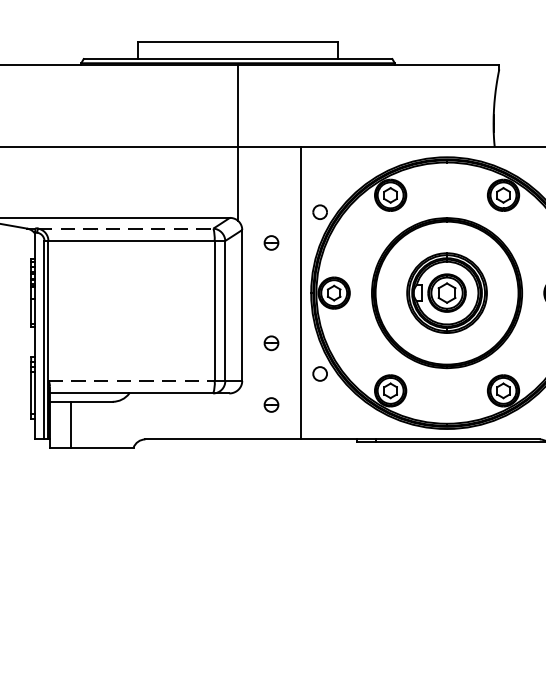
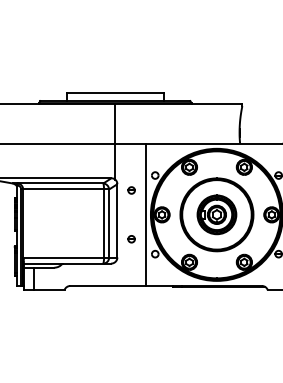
line: (125, 228) -> (60, 183), dashed -> solid
line: (133, 380) -> (64, 257), dashed -> solid
part: (271, 405) -> (131, 269), removed

